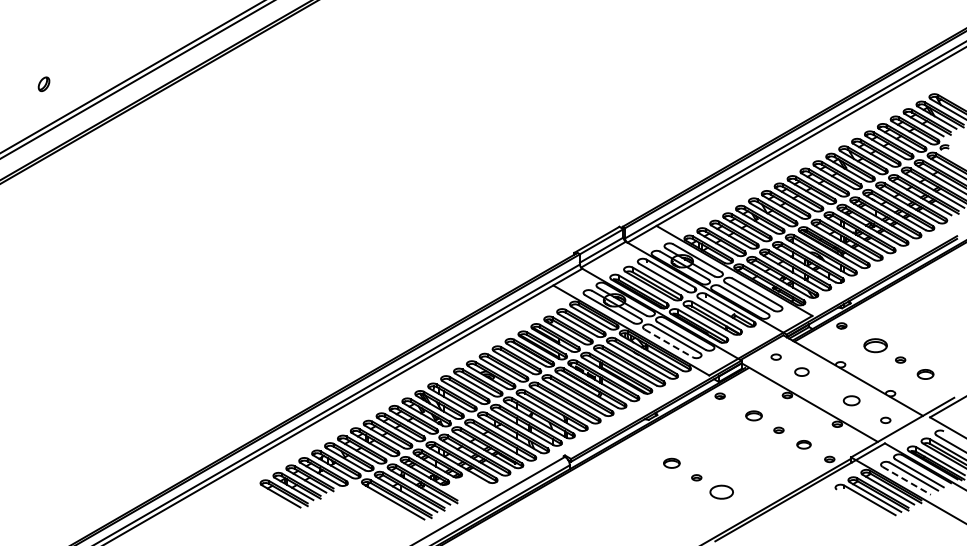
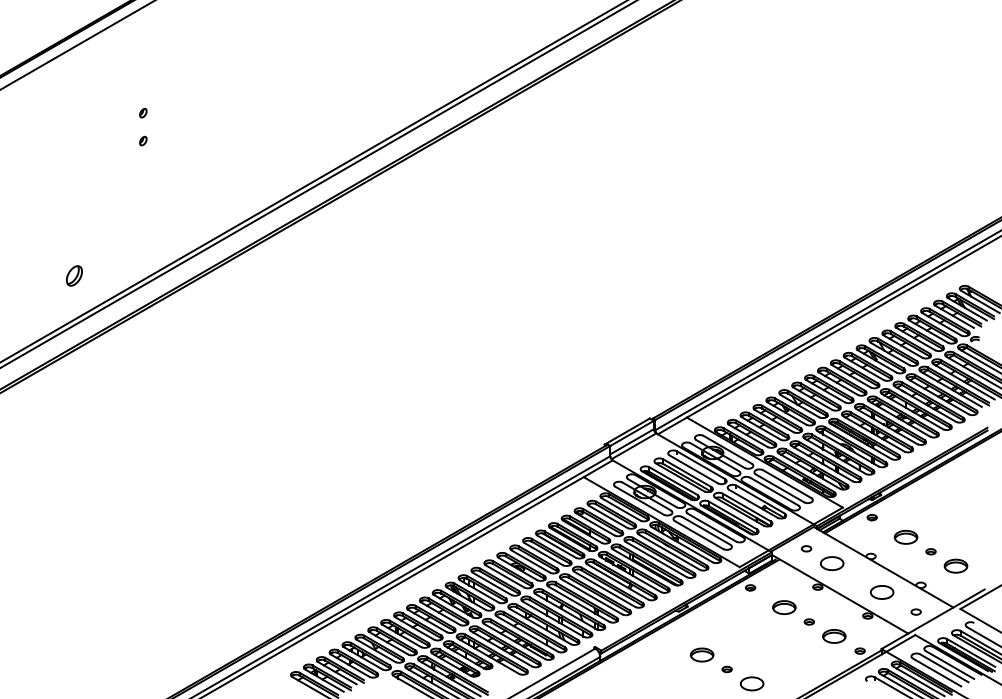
part: (44, 83) -> (74, 275), size x1.43
line: (669, 343) -> (699, 535), dashed -> solid
part: (802, 371) -> (832, 563), size x1.67
part: (925, 373) -> (955, 565), size x1.43
part: (851, 400) -> (881, 592), size x1.43
part: (754, 415) -> (784, 607), size x1.43
part: (804, 444) -> (834, 636), size x1.67
part: (672, 462) -> (702, 654), size x1.43
line: (907, 480) -> (937, 672), dashed -> solid

